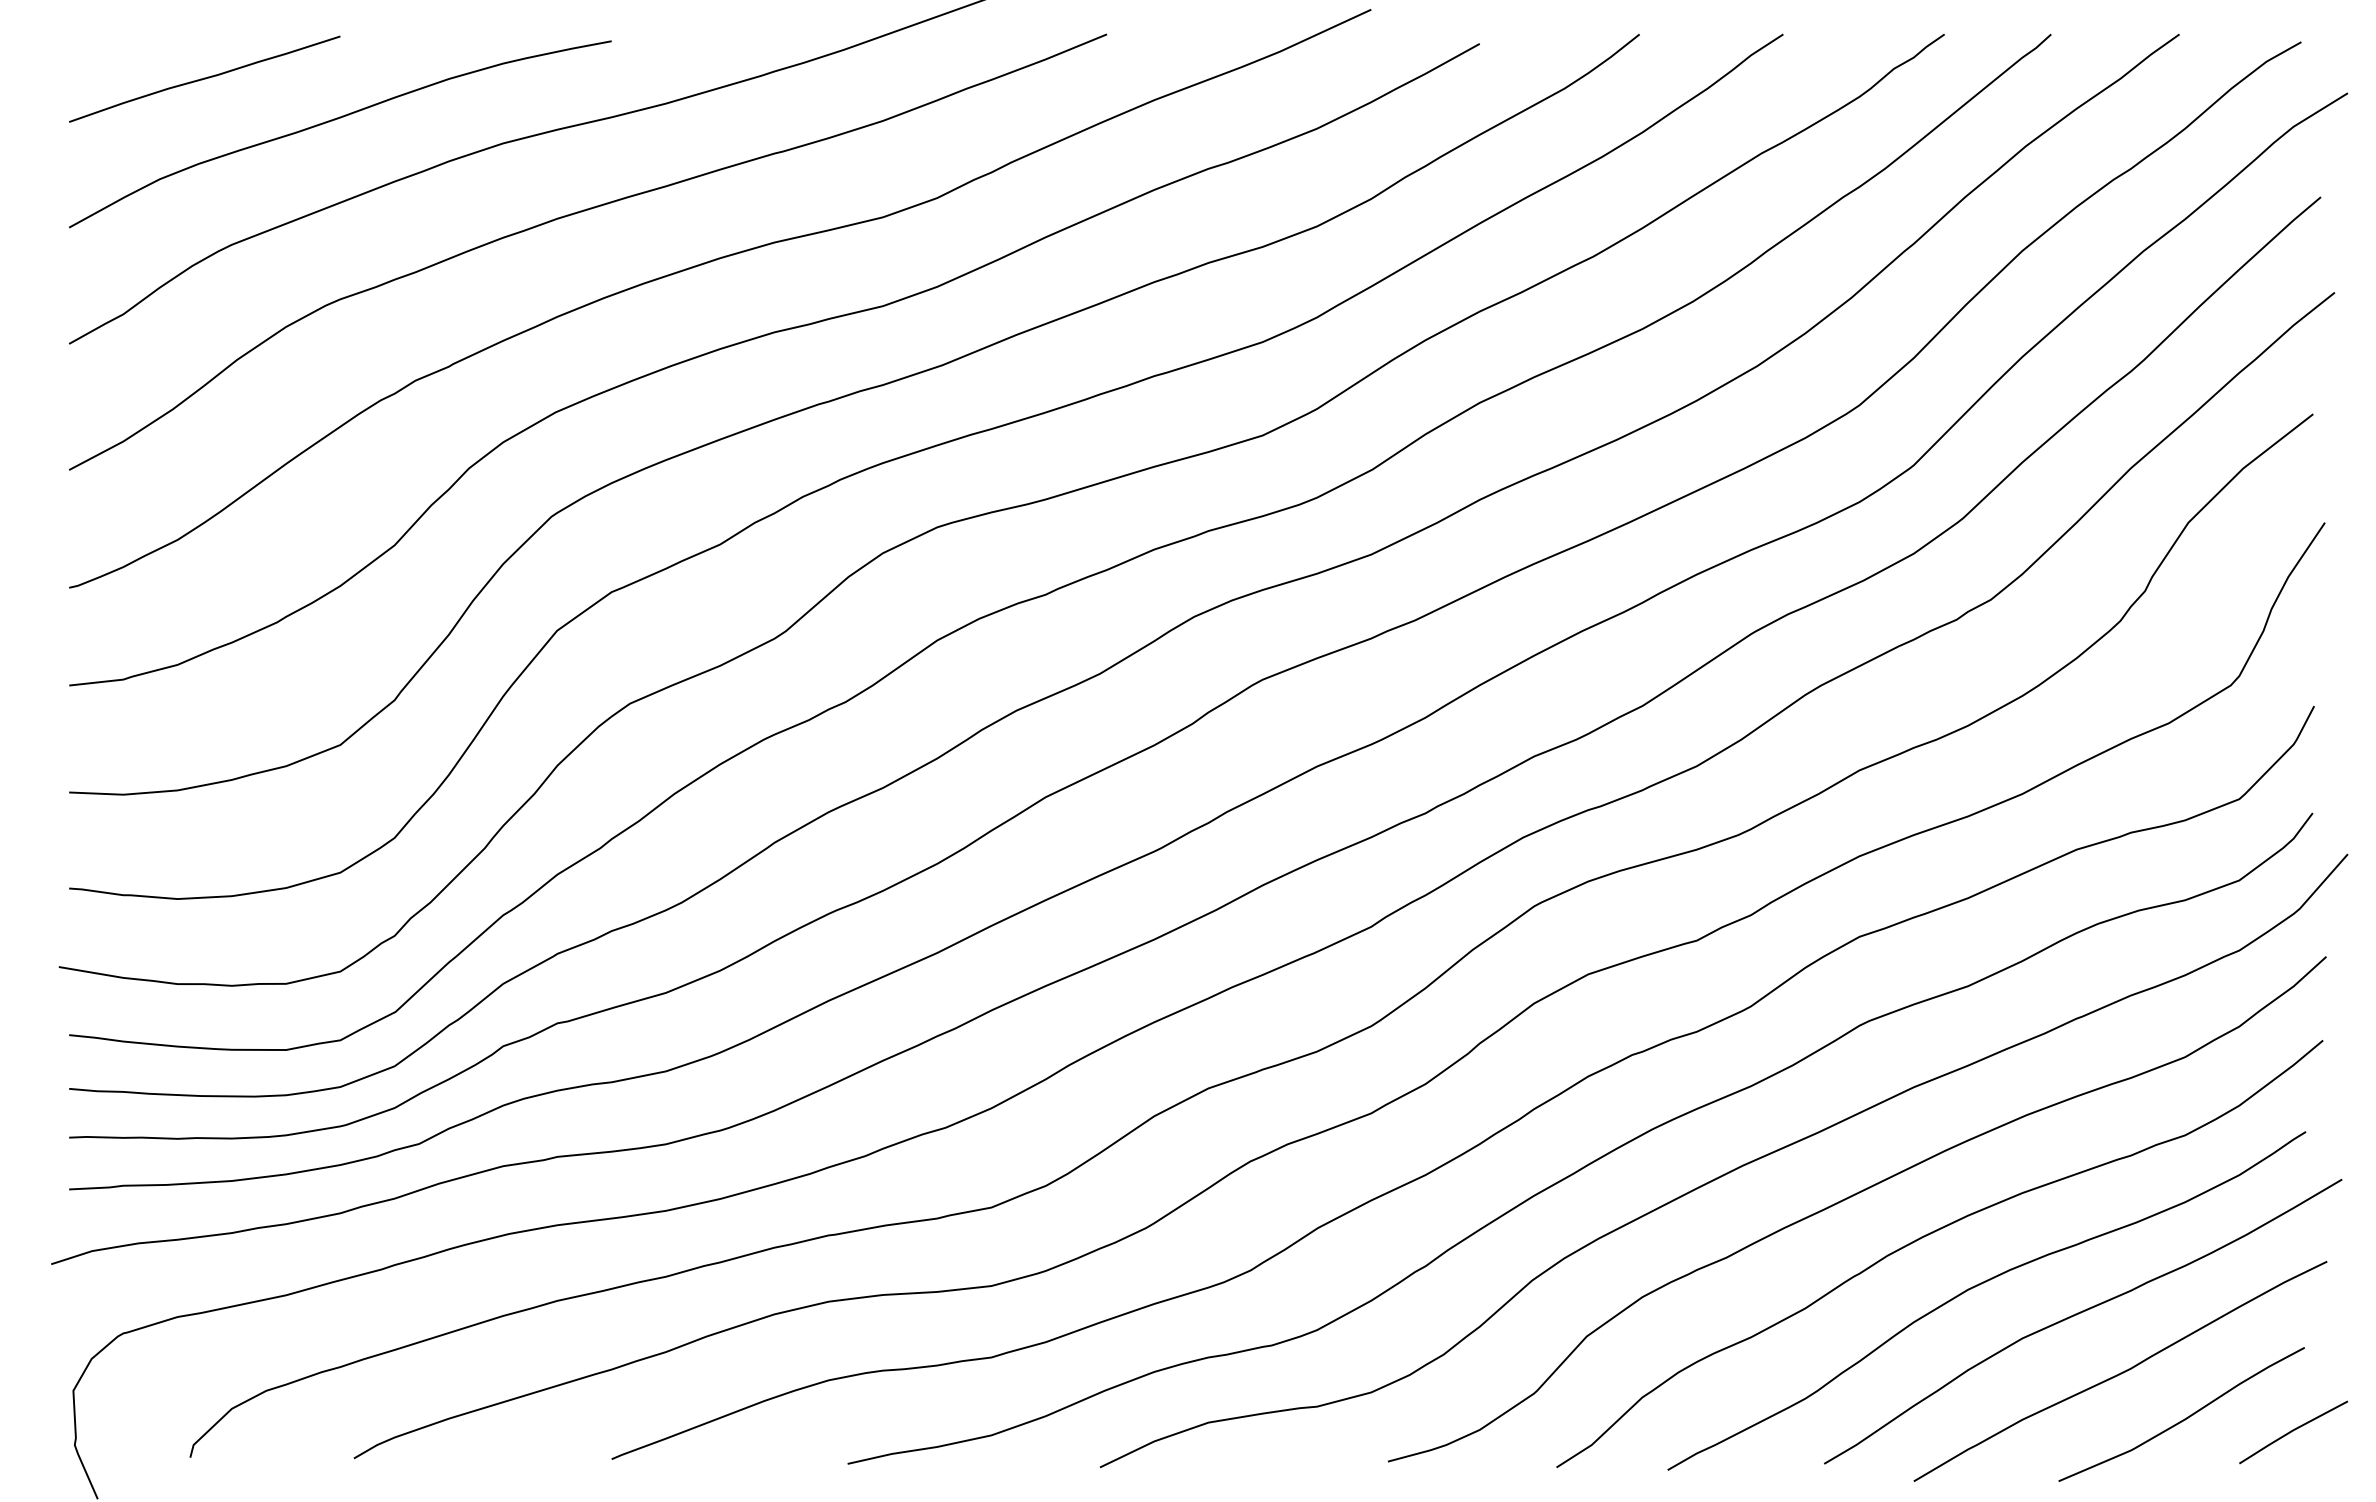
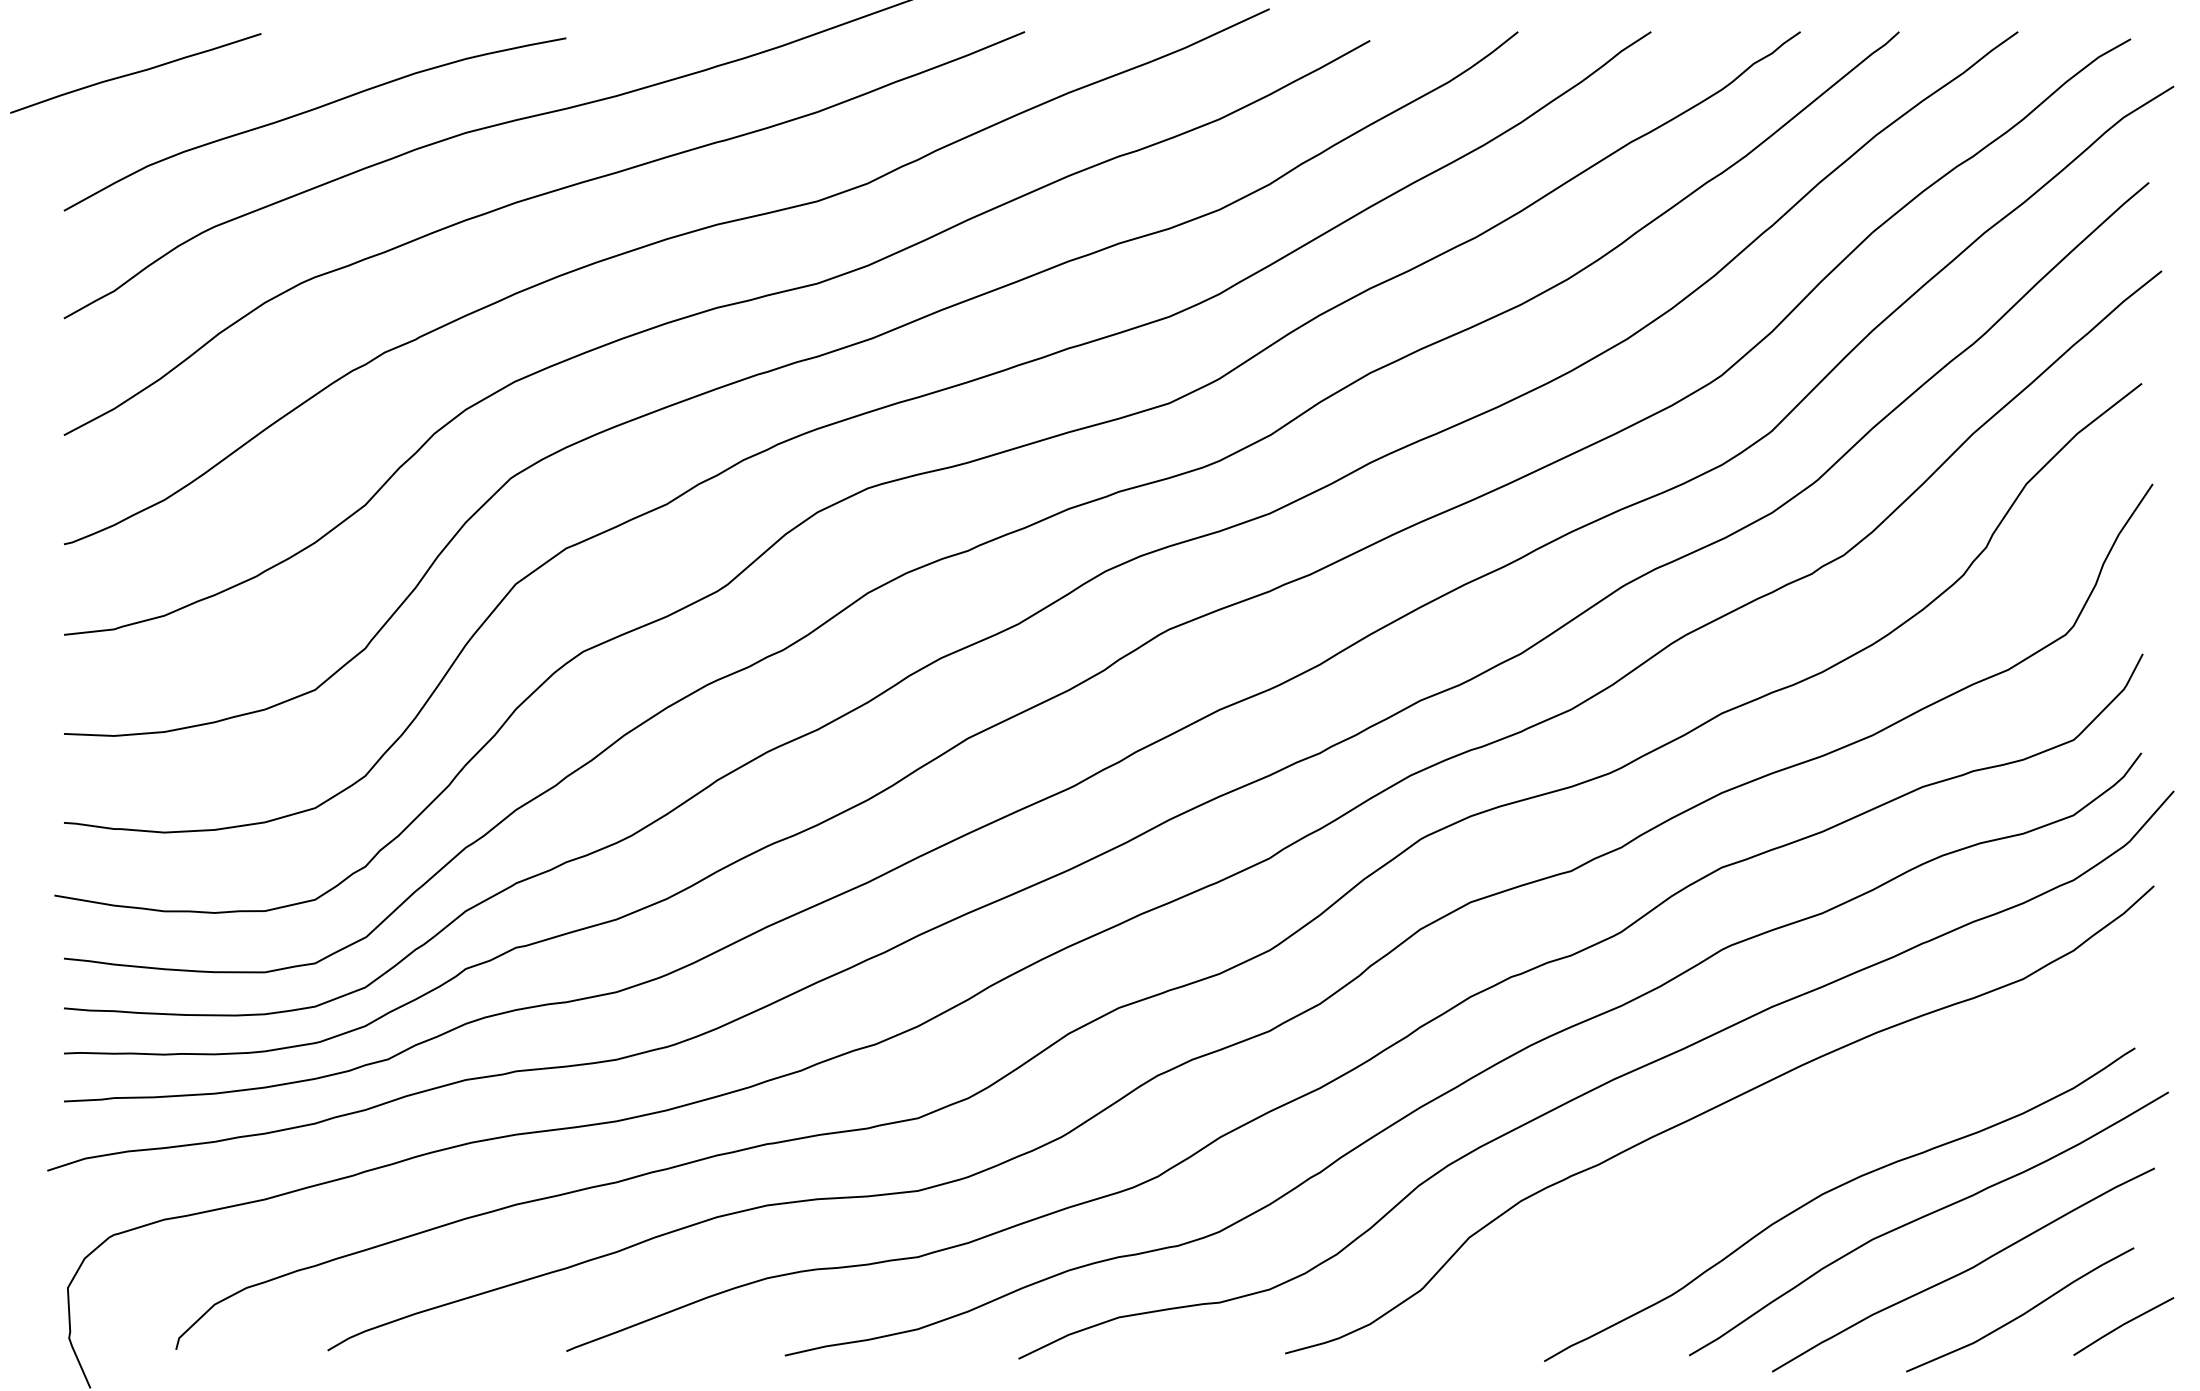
curve: (204, 78) -> (135, 72), moved
curve: (1930, 1234) -> (1787, 1143), removed

